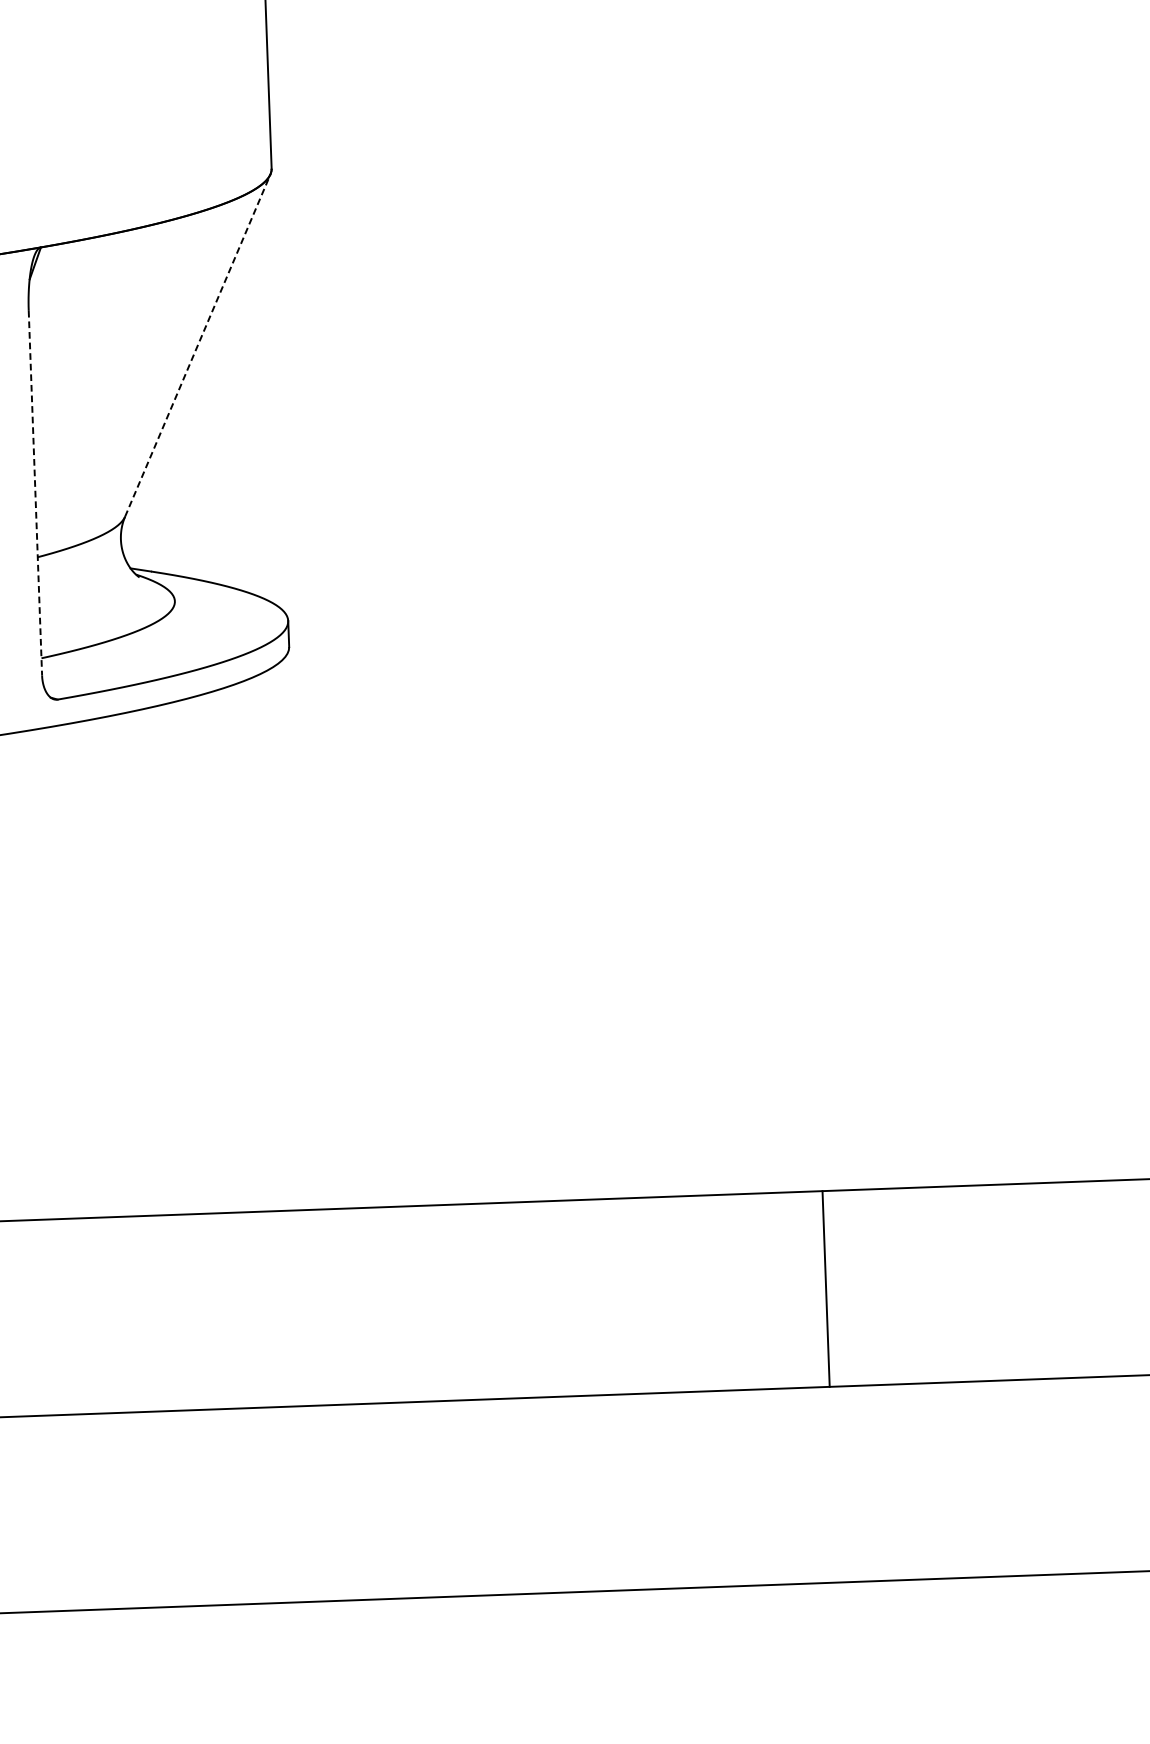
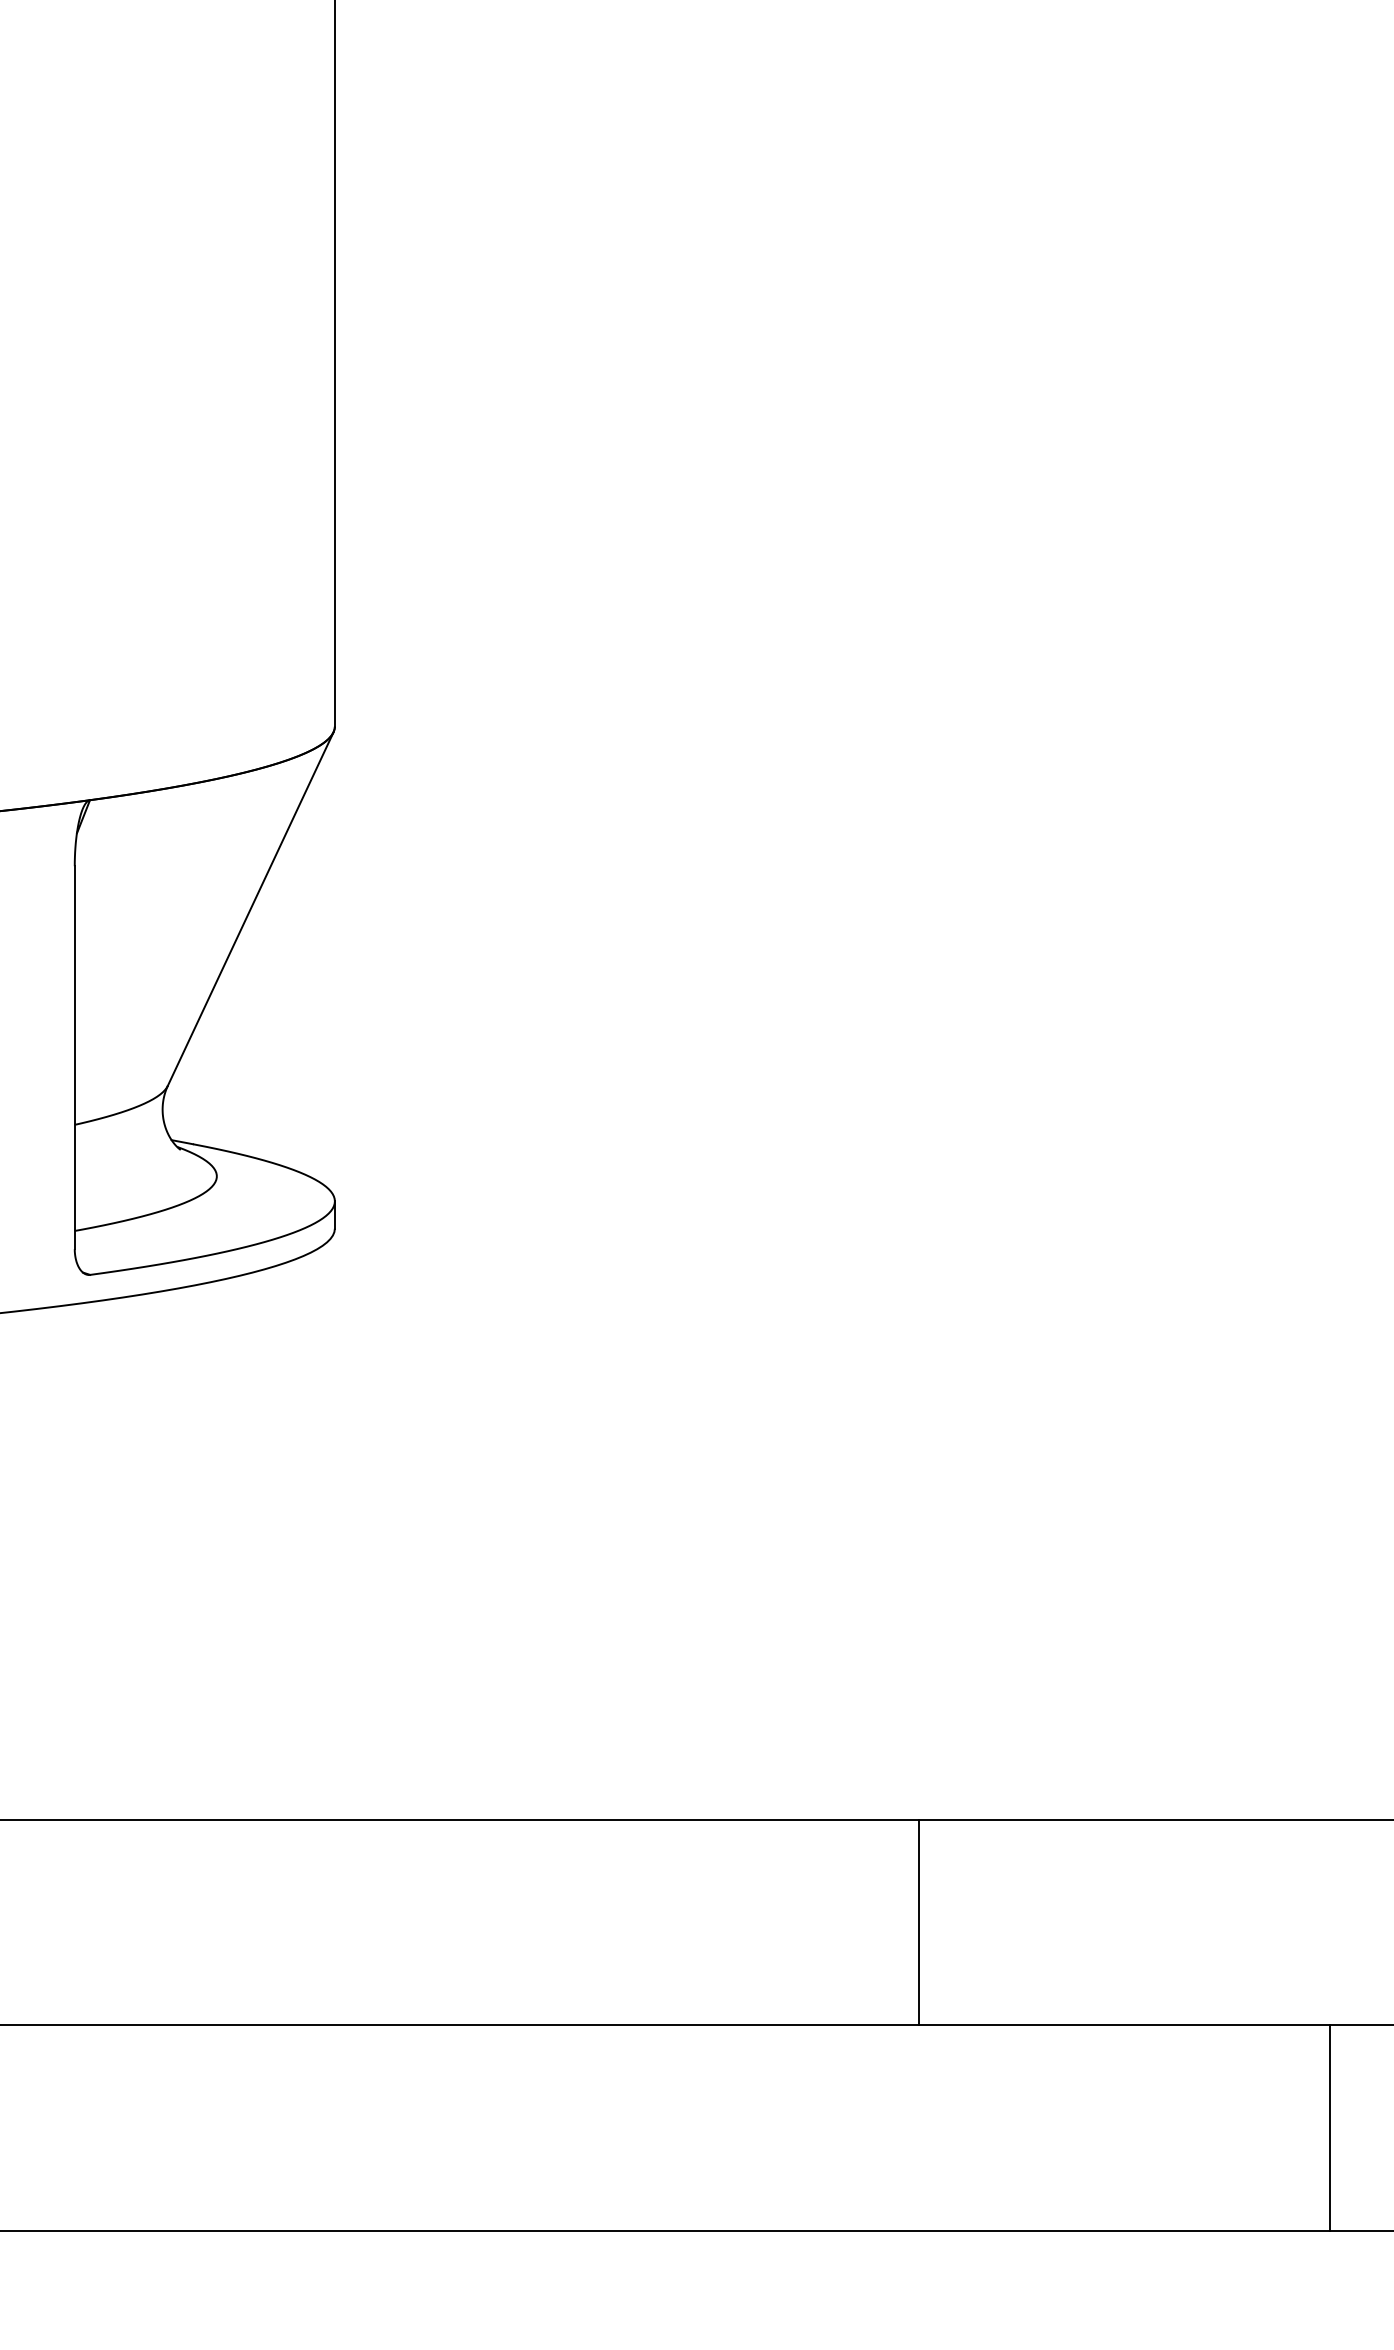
line: (197, 344) -> (250, 908), dashed -> solid
line: (35, 494) -> (74, 1058), dashed -> solid
line: (826, 1289) -> (919, 1922), moved

